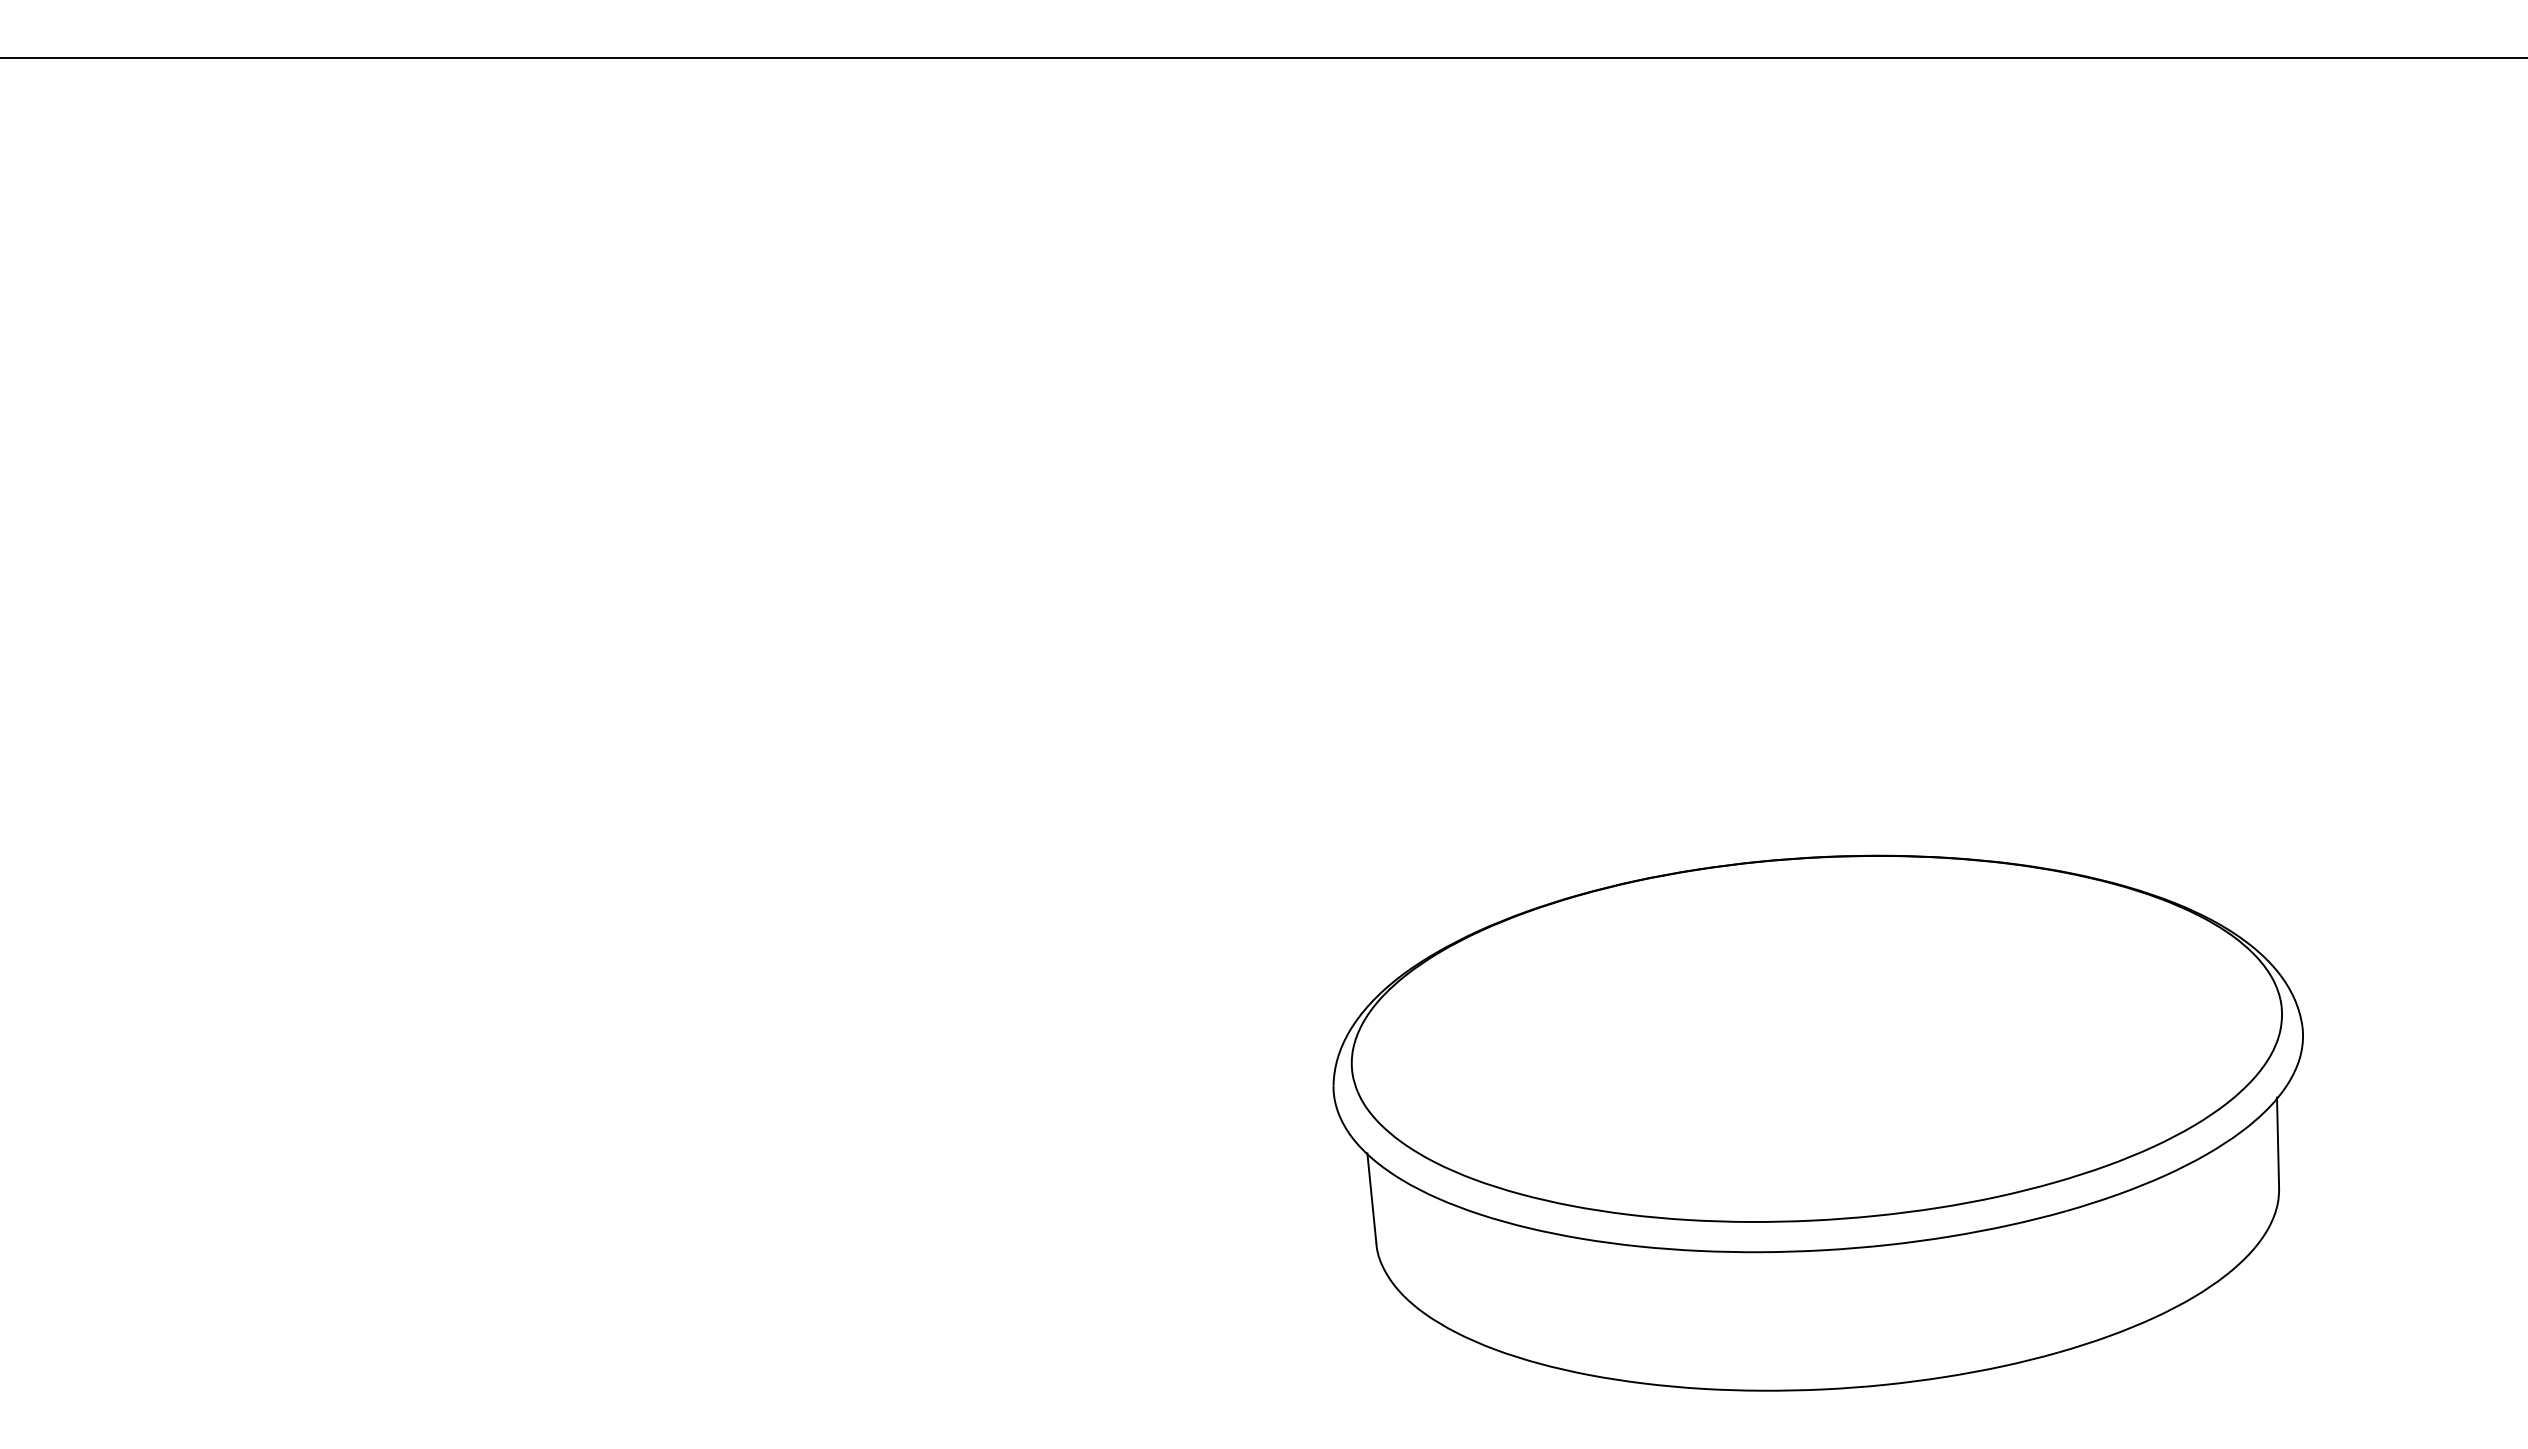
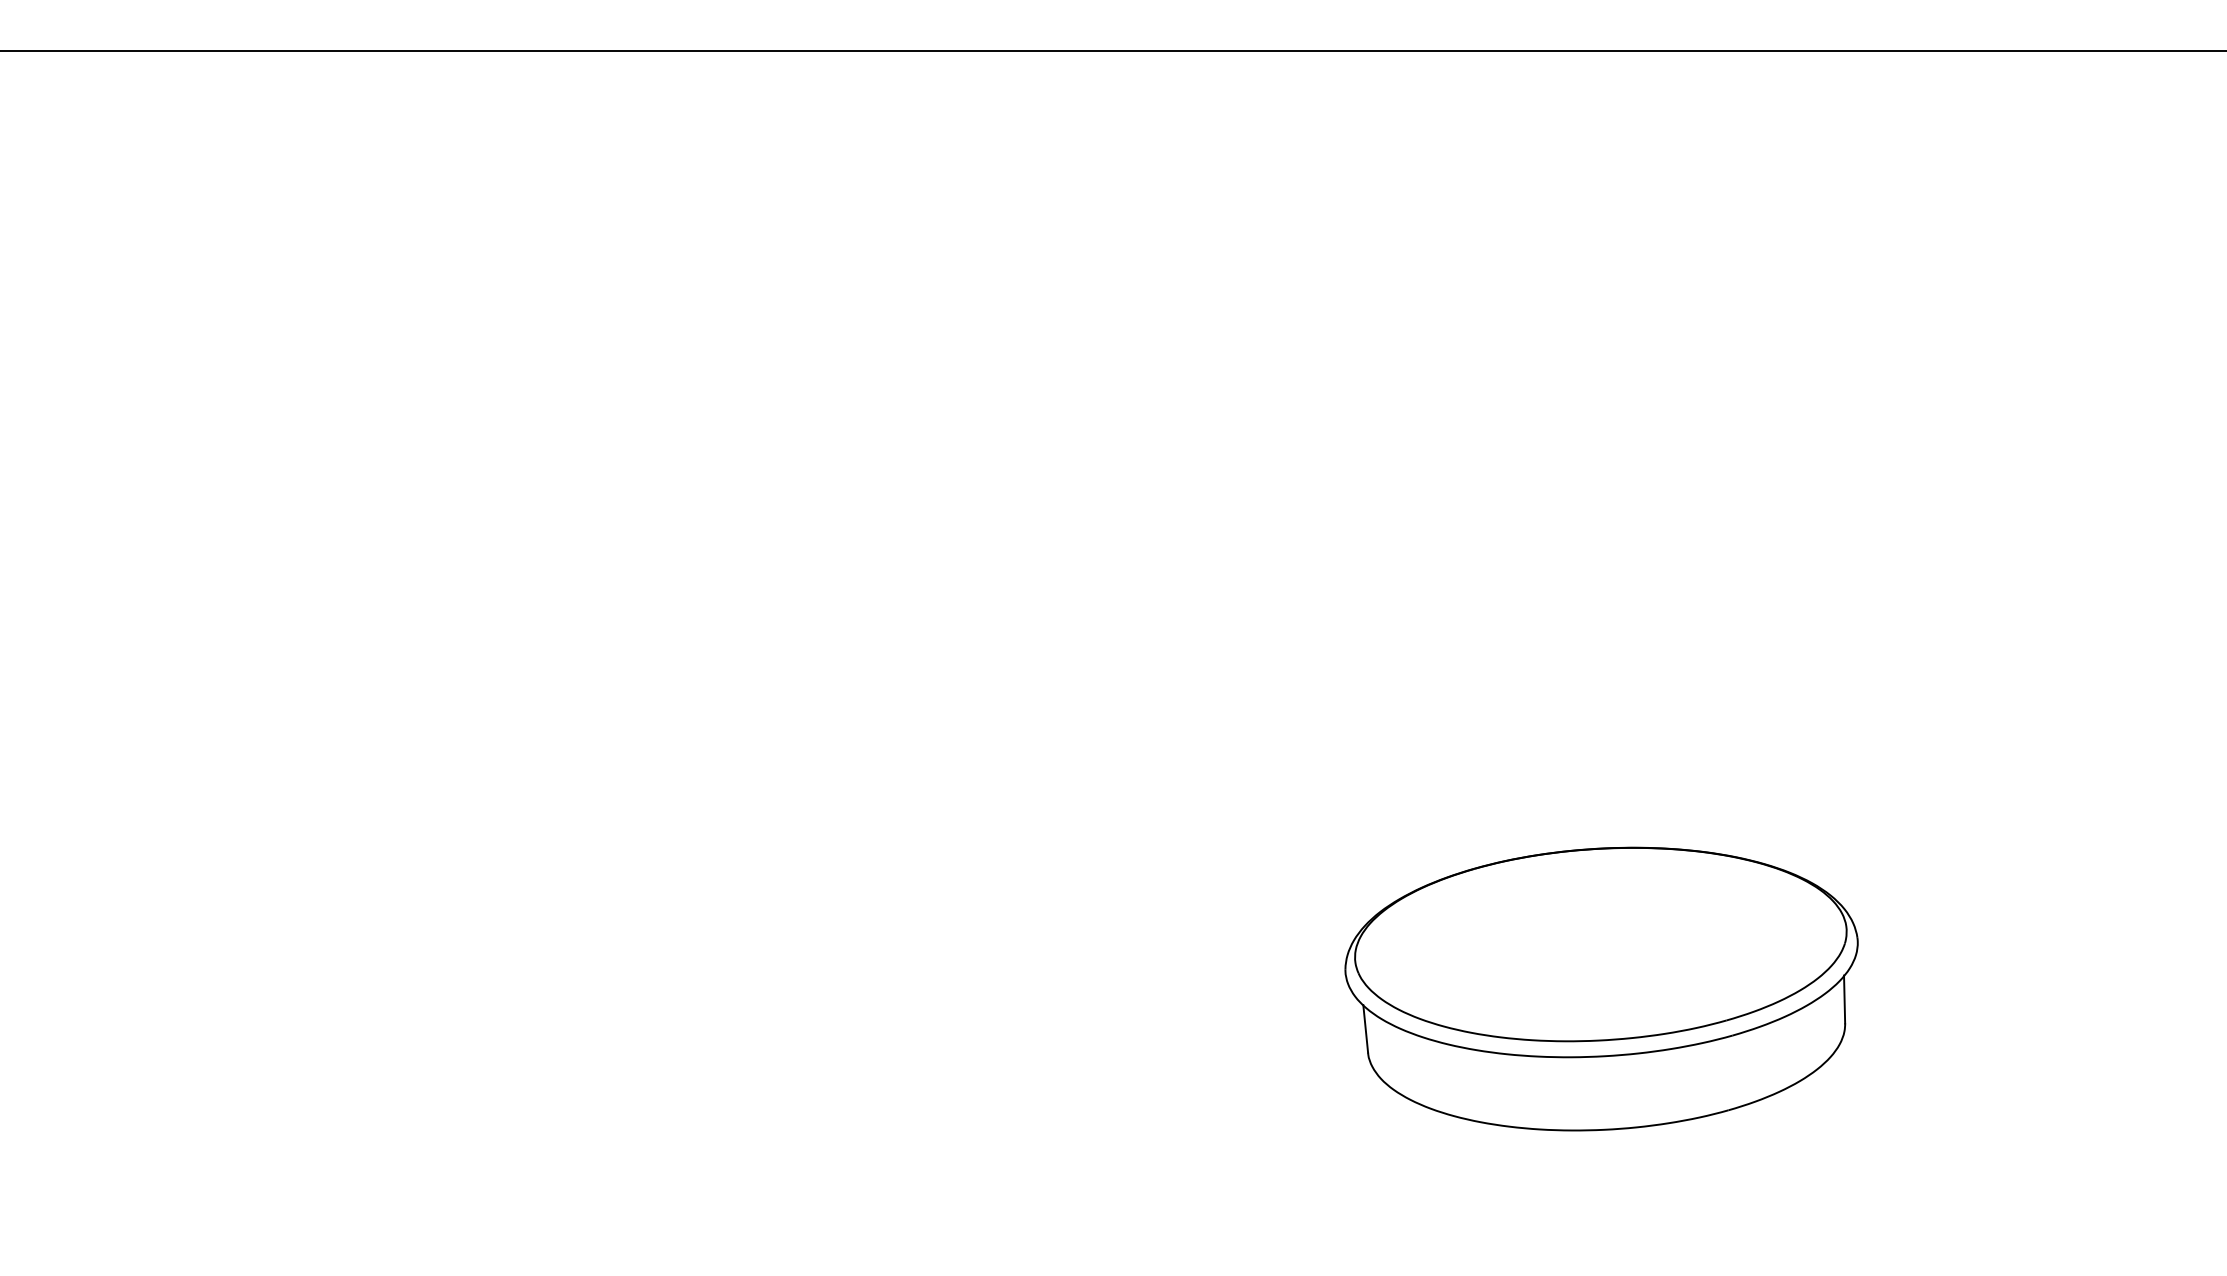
part: (1817, 1122) -> (1601, 988), size x0.6

